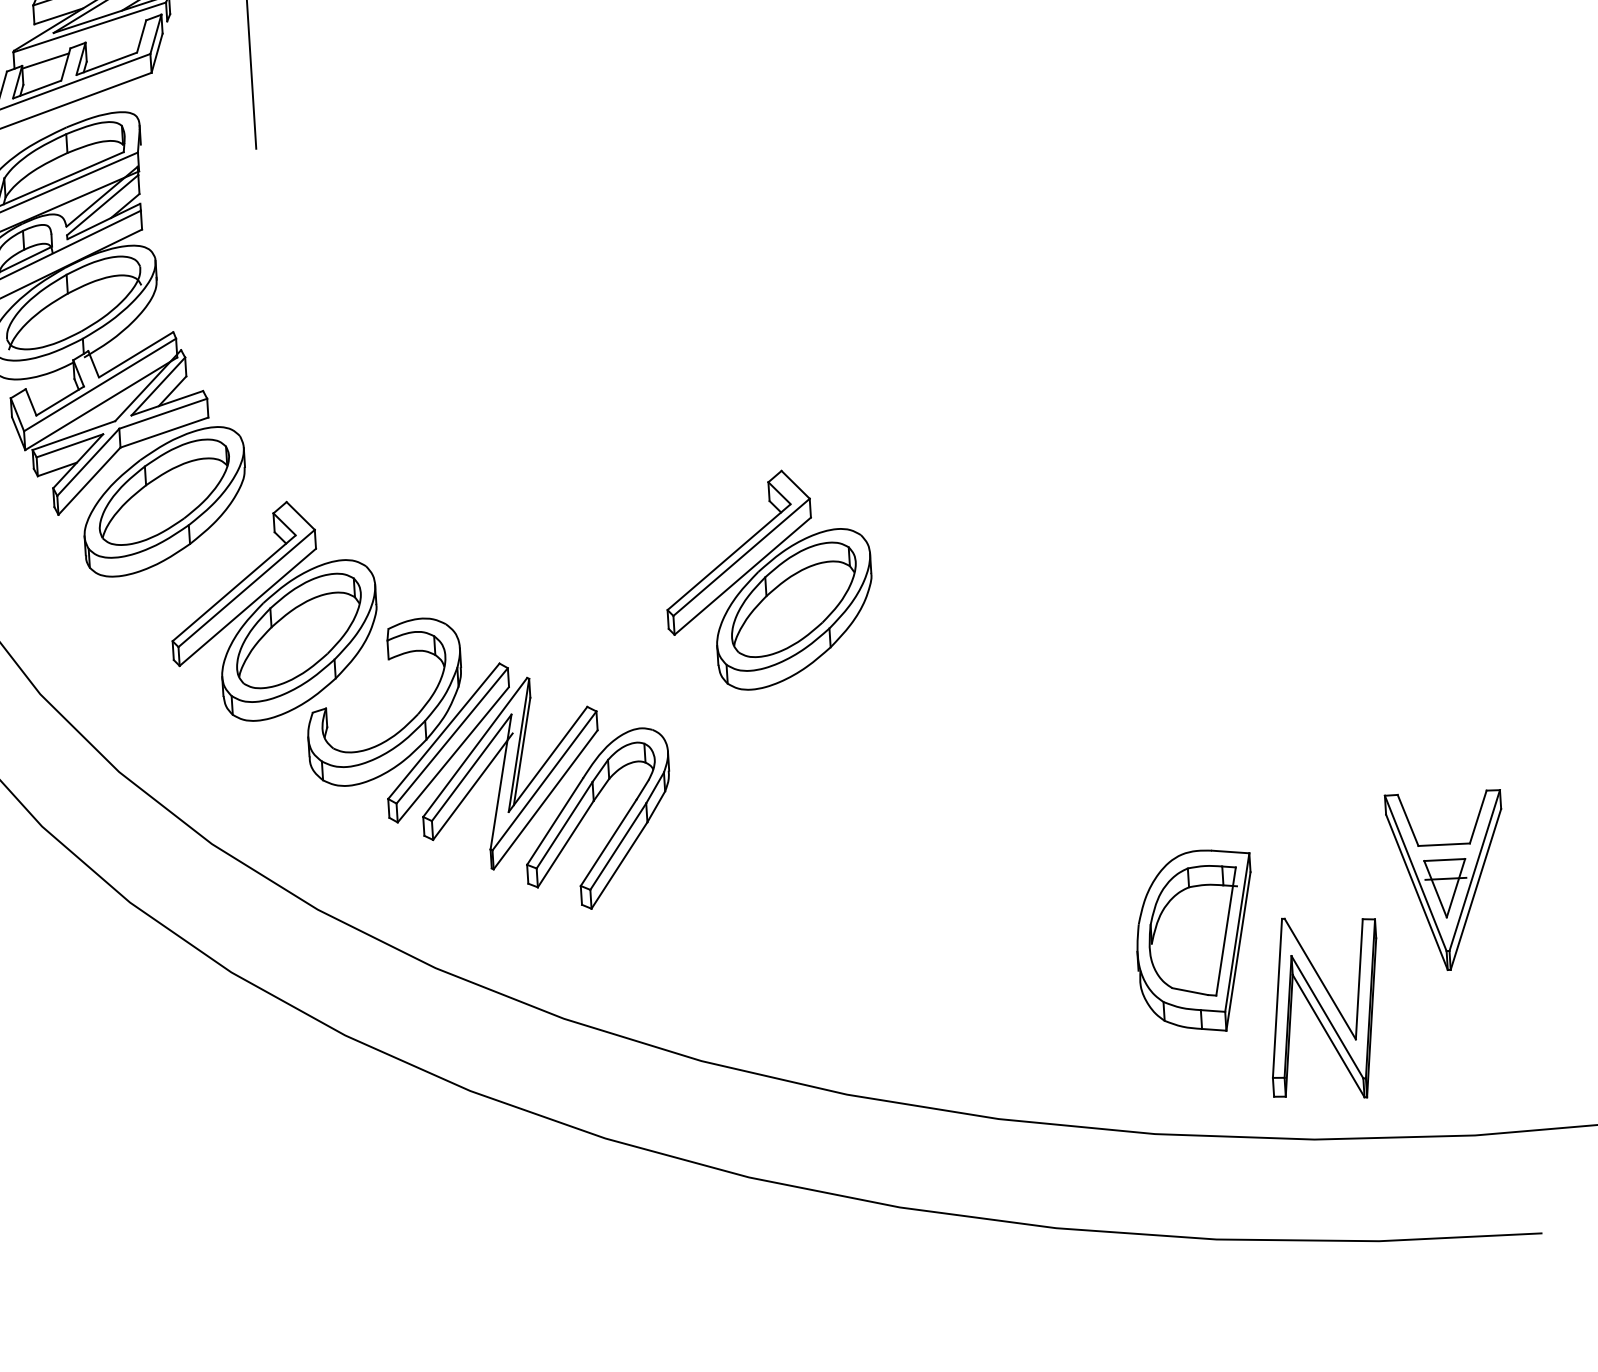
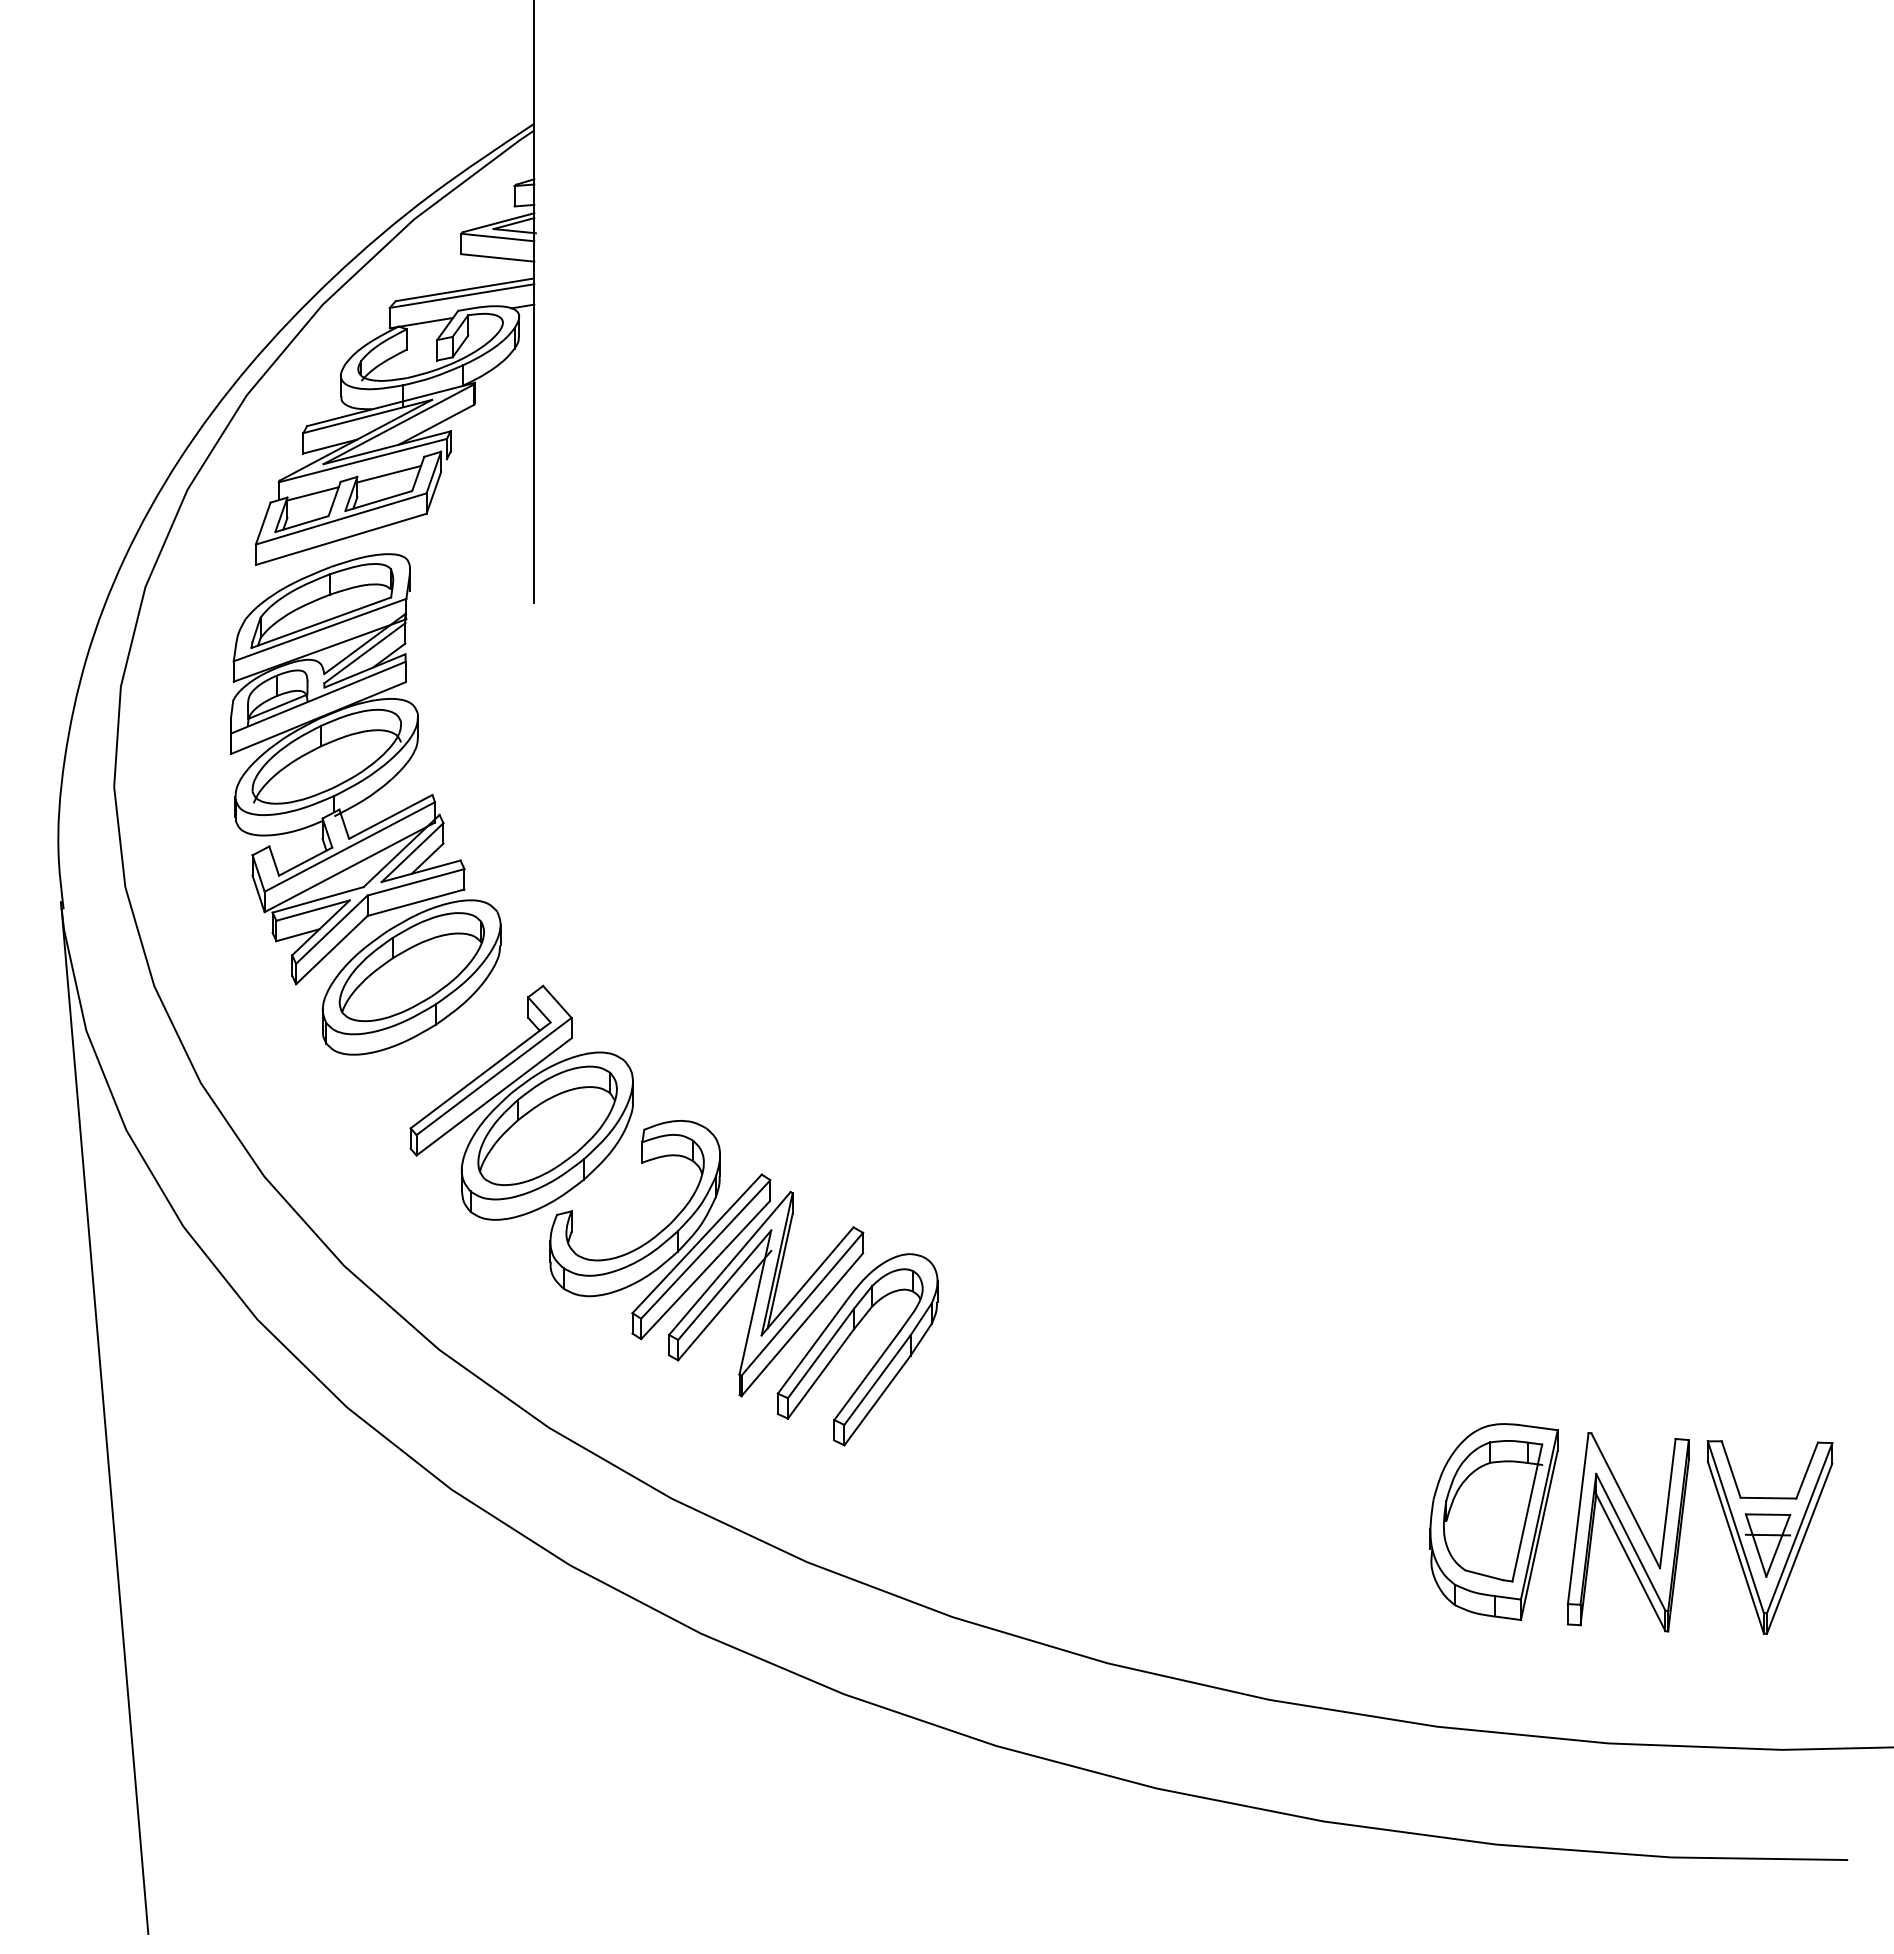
line: (115, 38) -> (389, 474), added
part: (768, 579) -> (1057, 1102), removed
part: (1447, 880) -> (1769, 1537), moved
part: (1324, 1008) -> (1628, 1532), moved

